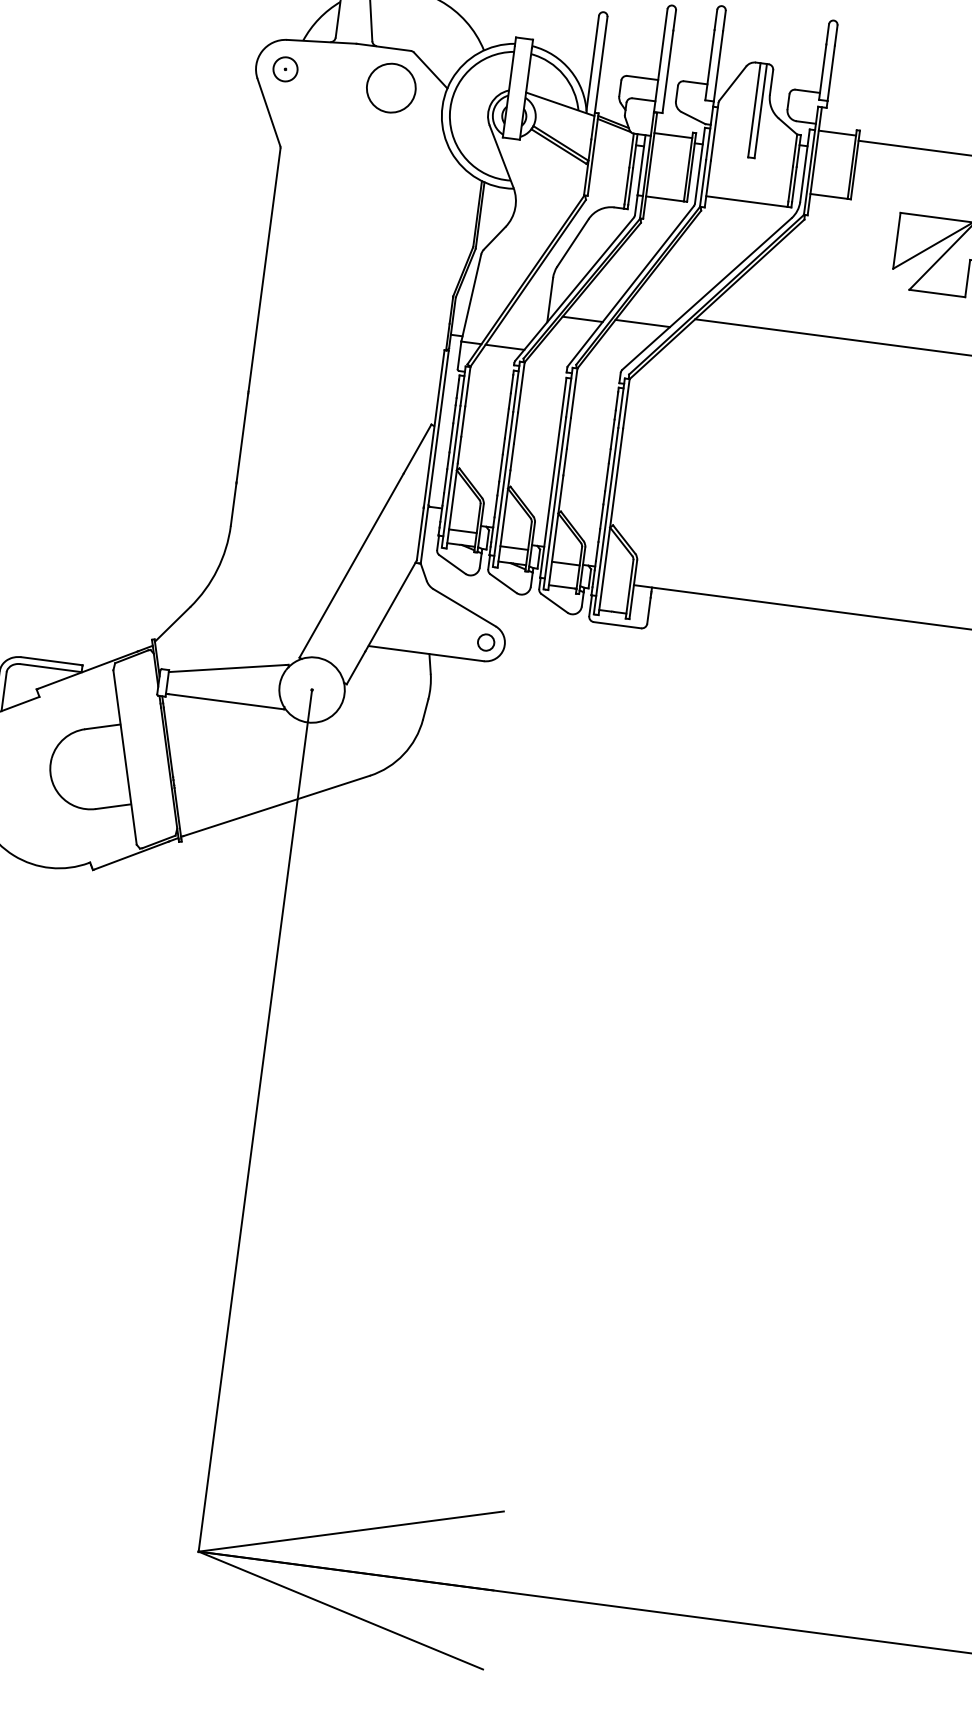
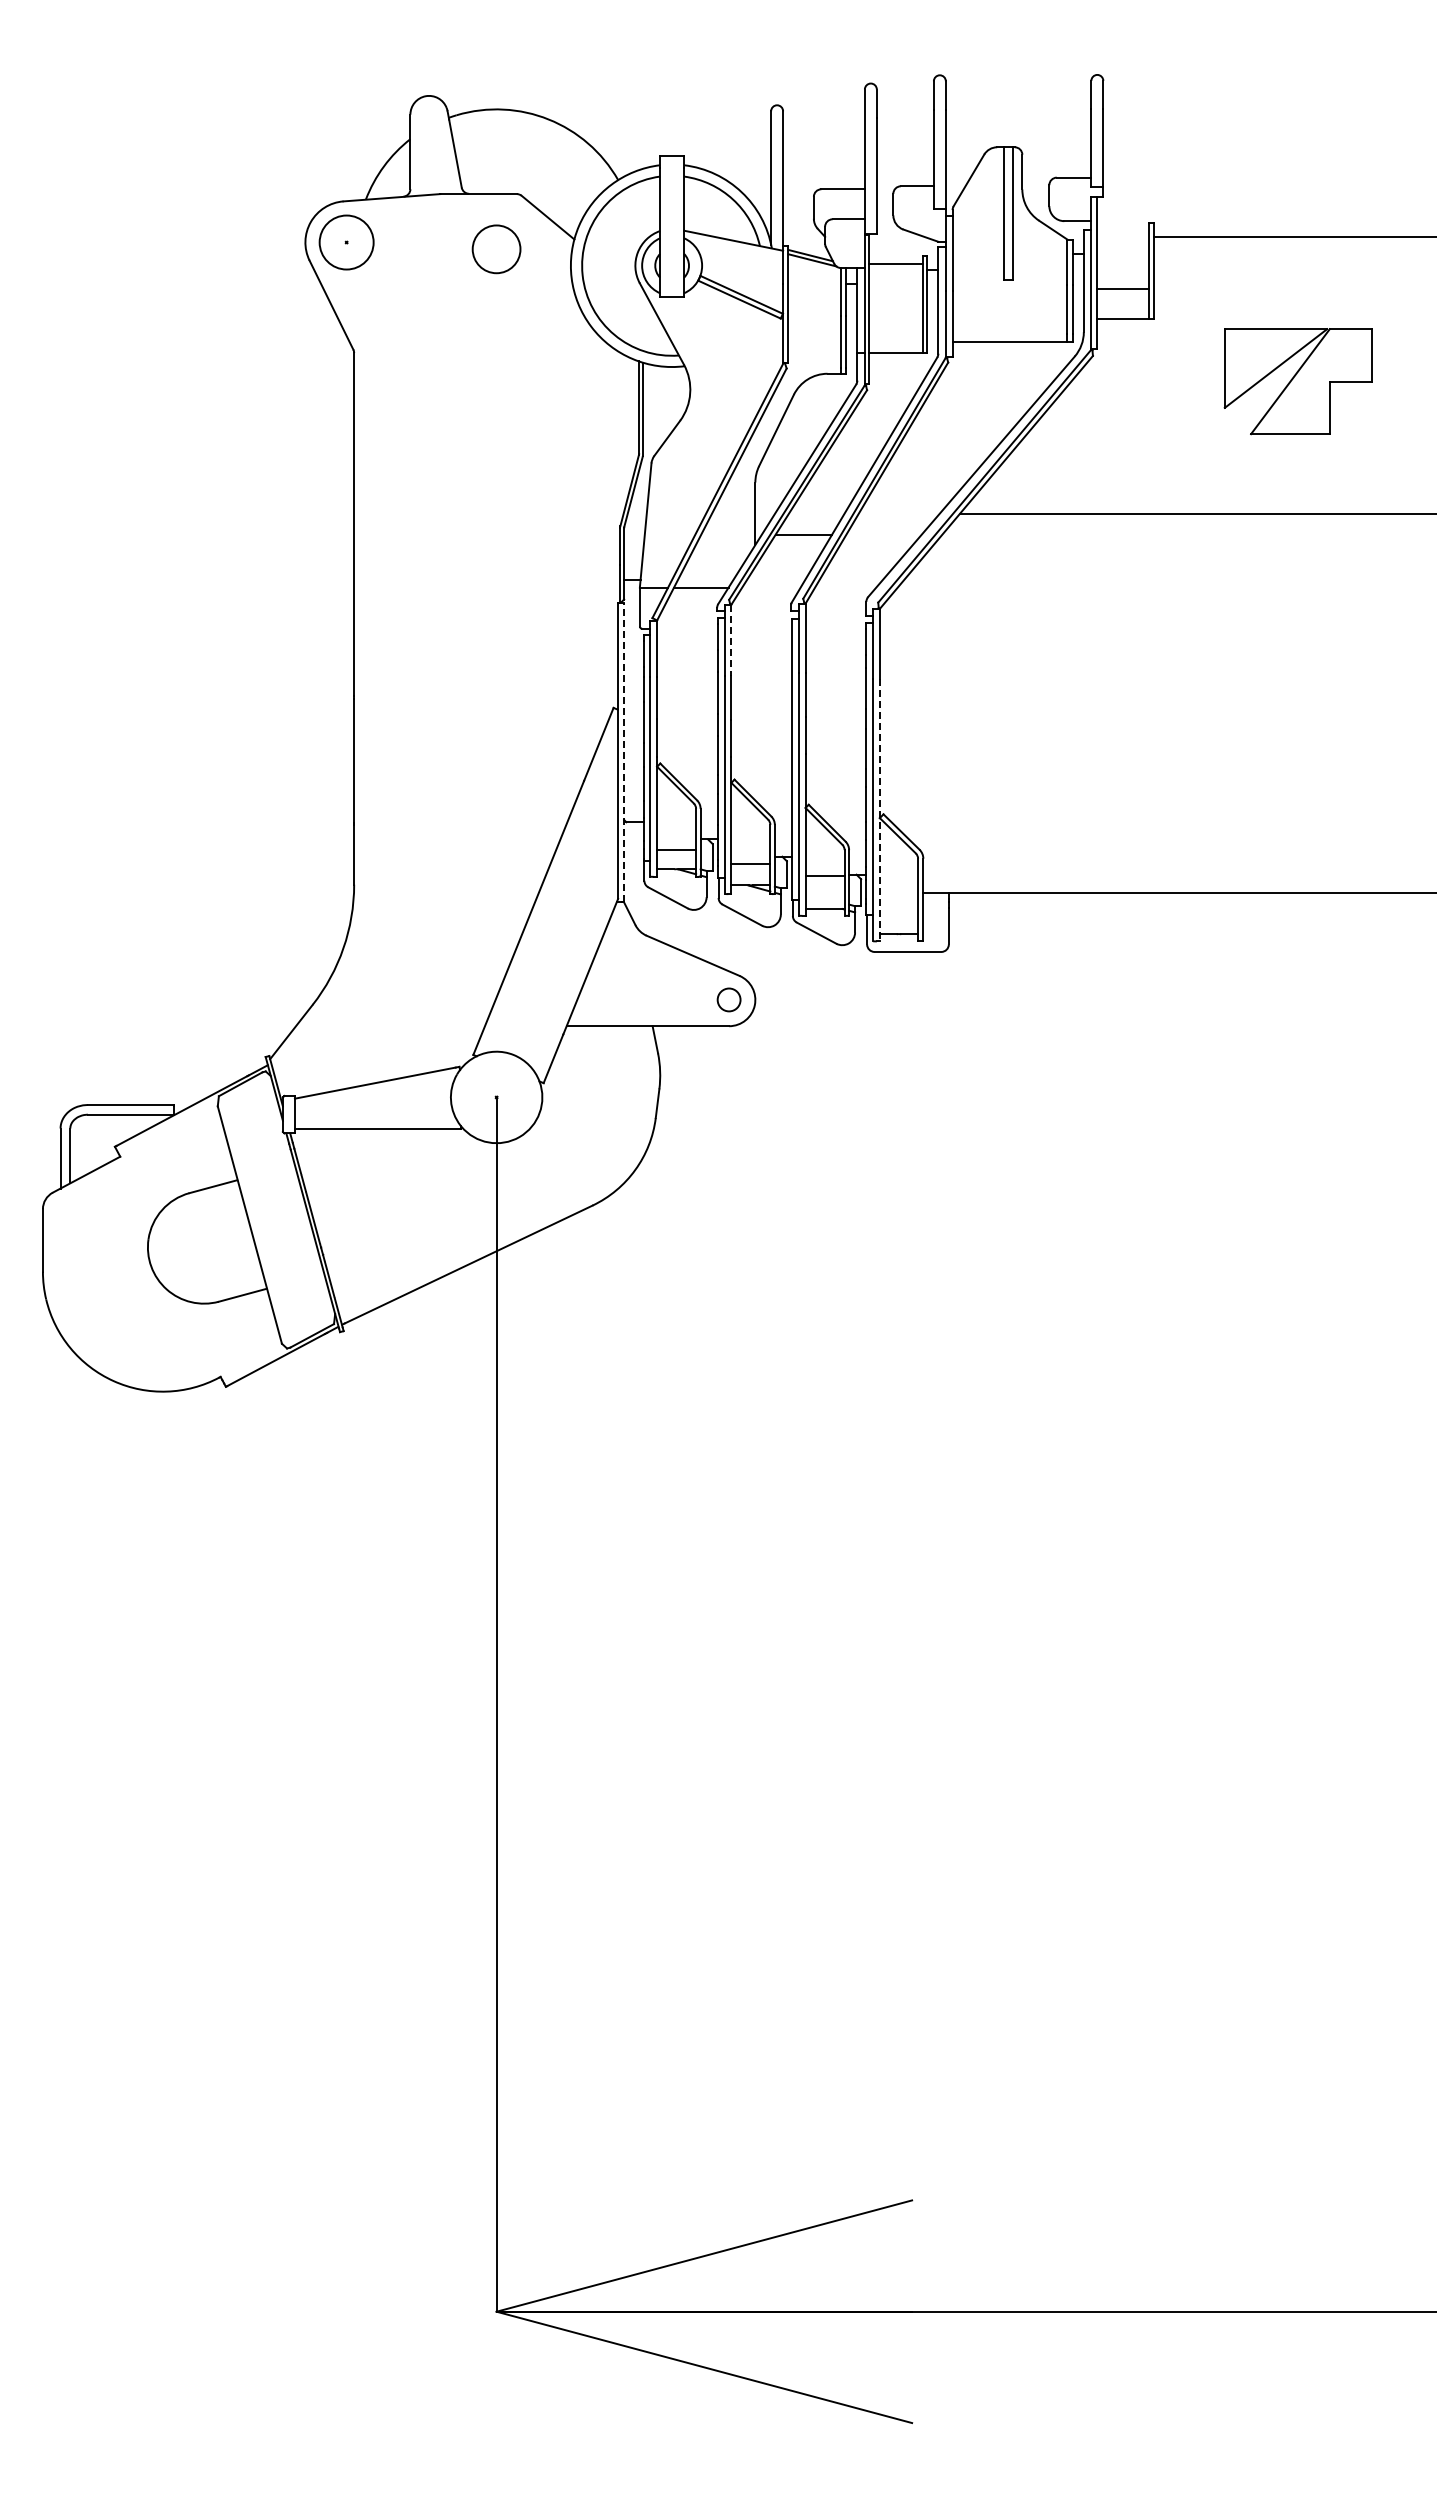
circle: (285, 69) -> (346, 242), size x1.6
circle: (391, 88) -> (496, 249), size x0.7
line: (837, 133) -> (1122, 289), moved
line: (642, 323) -> (887, 529), removed
line: (521, 387) -> (731, 640), solid -> dashed
line: (435, 457) -> (624, 752), solid -> dashed
line: (610, 522) -> (879, 810), solid -> dashed

